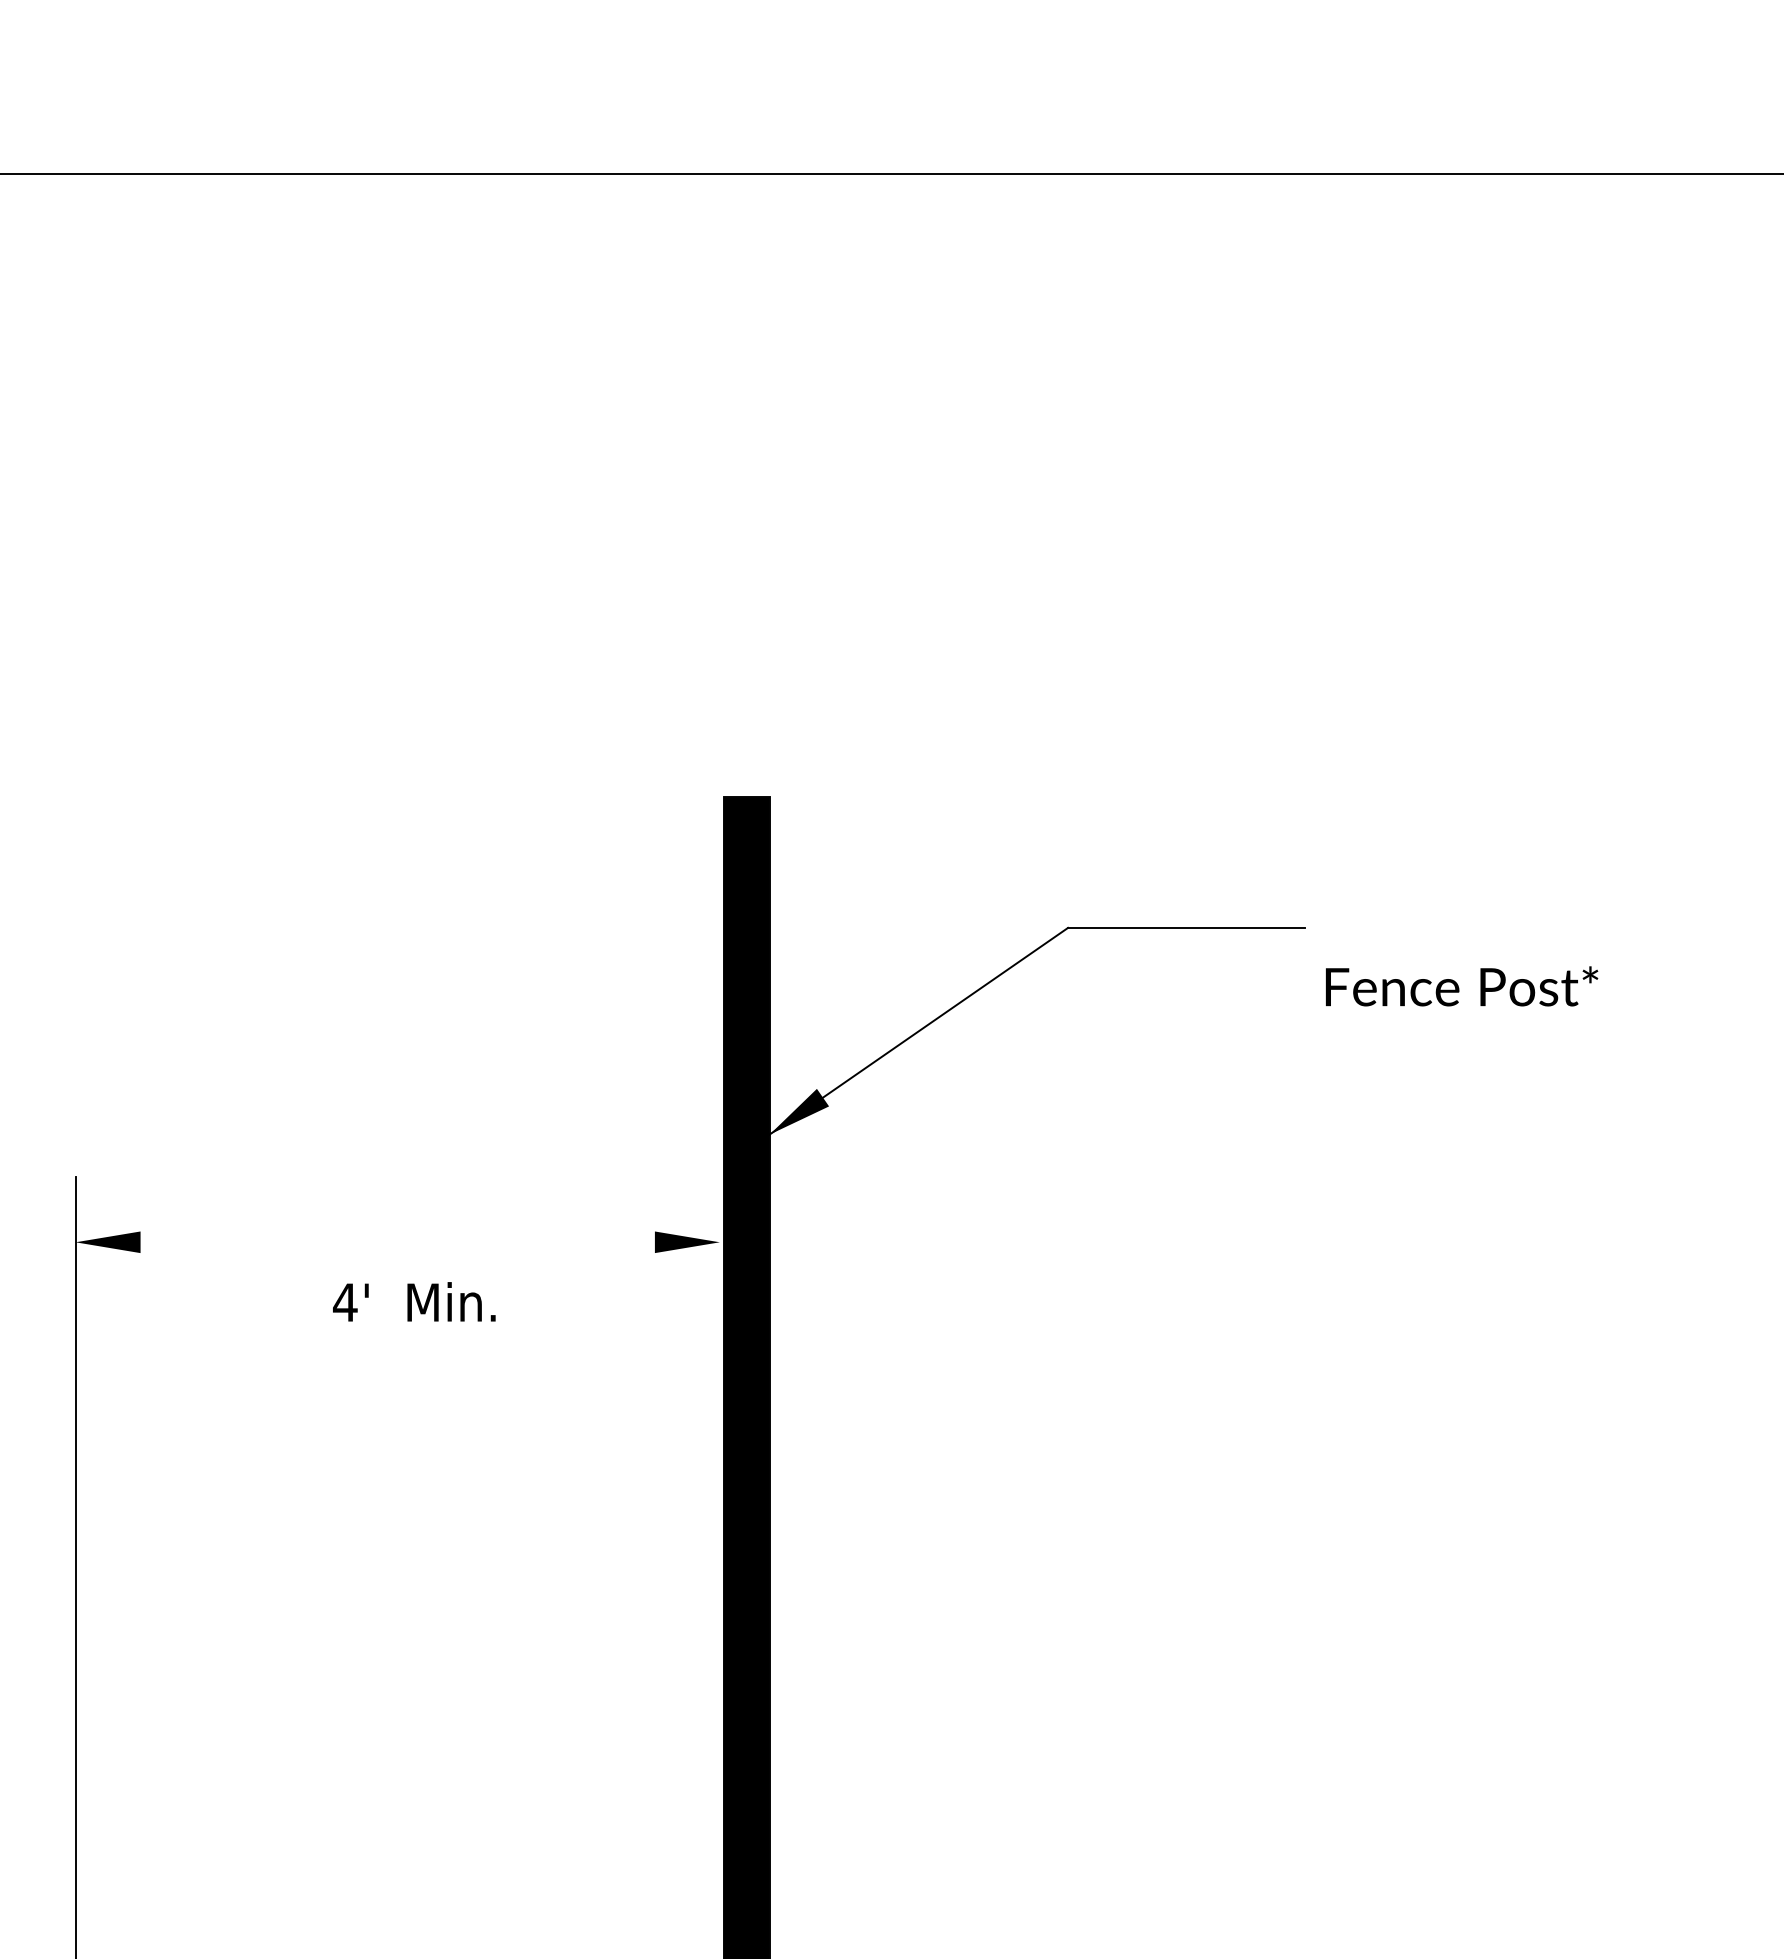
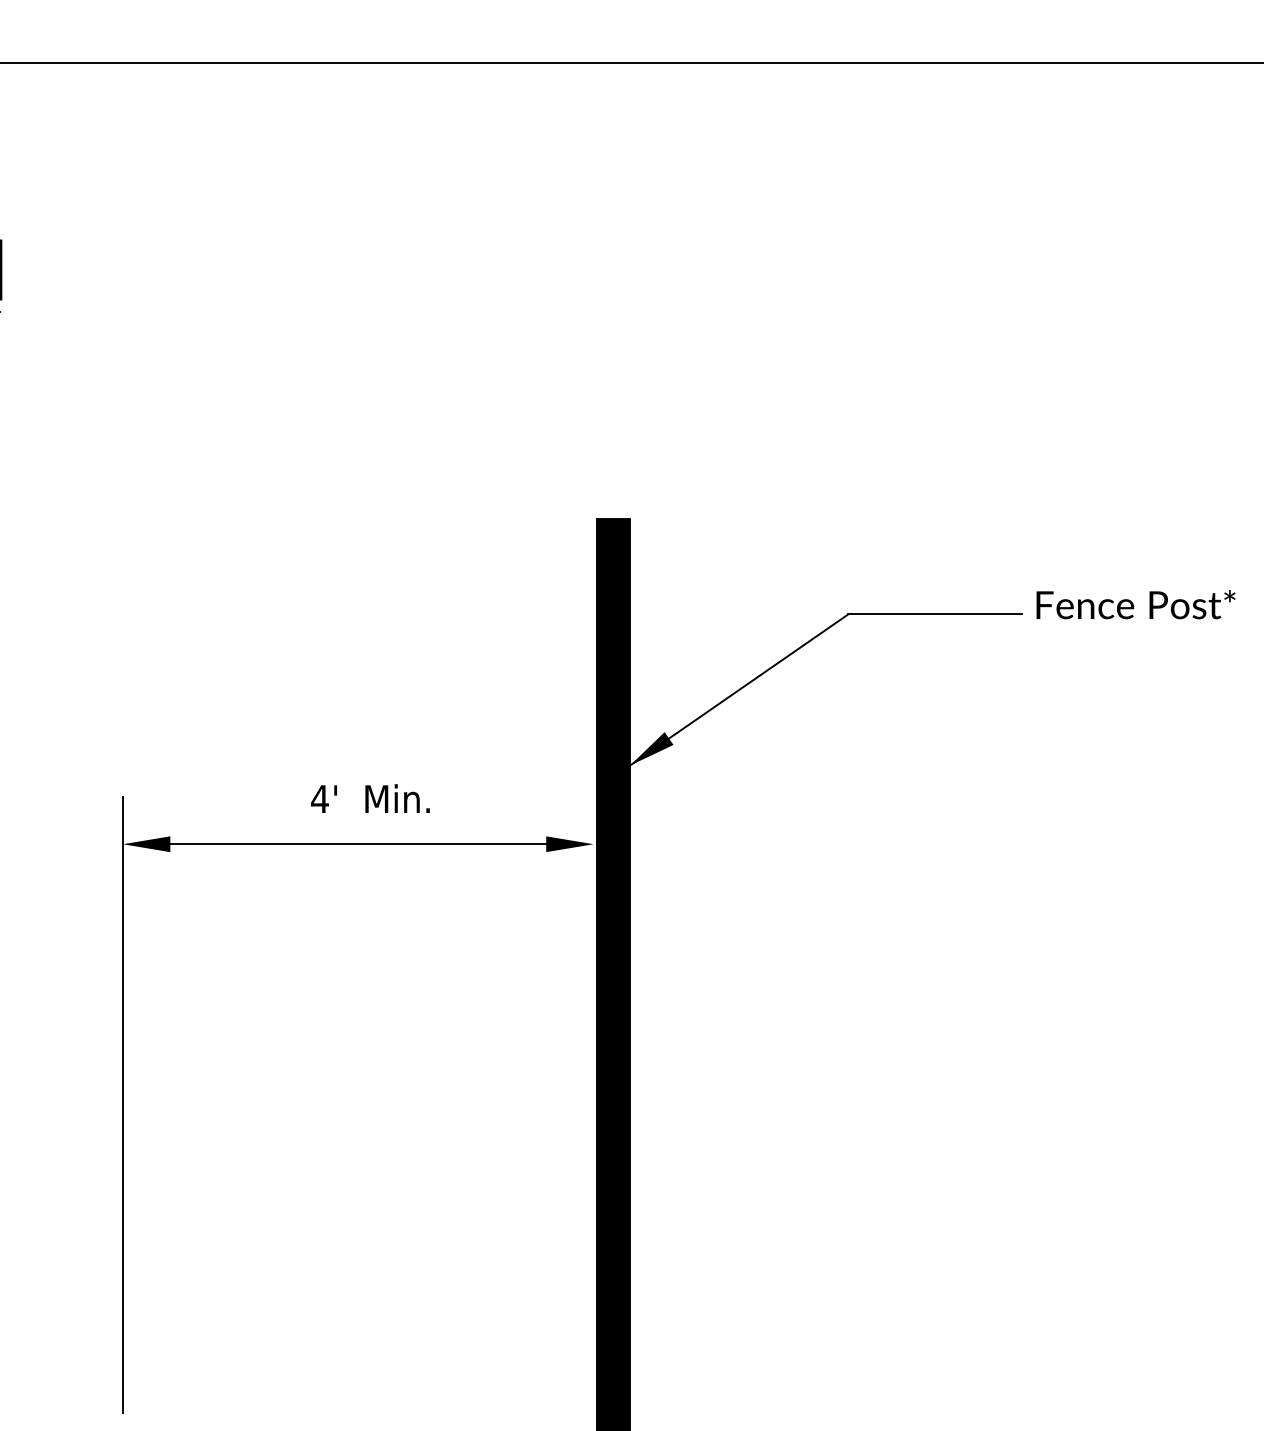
text: (1462, 986) -> (1136, 604), moved
line: (398, 1242) -> (358, 844), added
text: (414, 1301) -> (370, 798), moved

